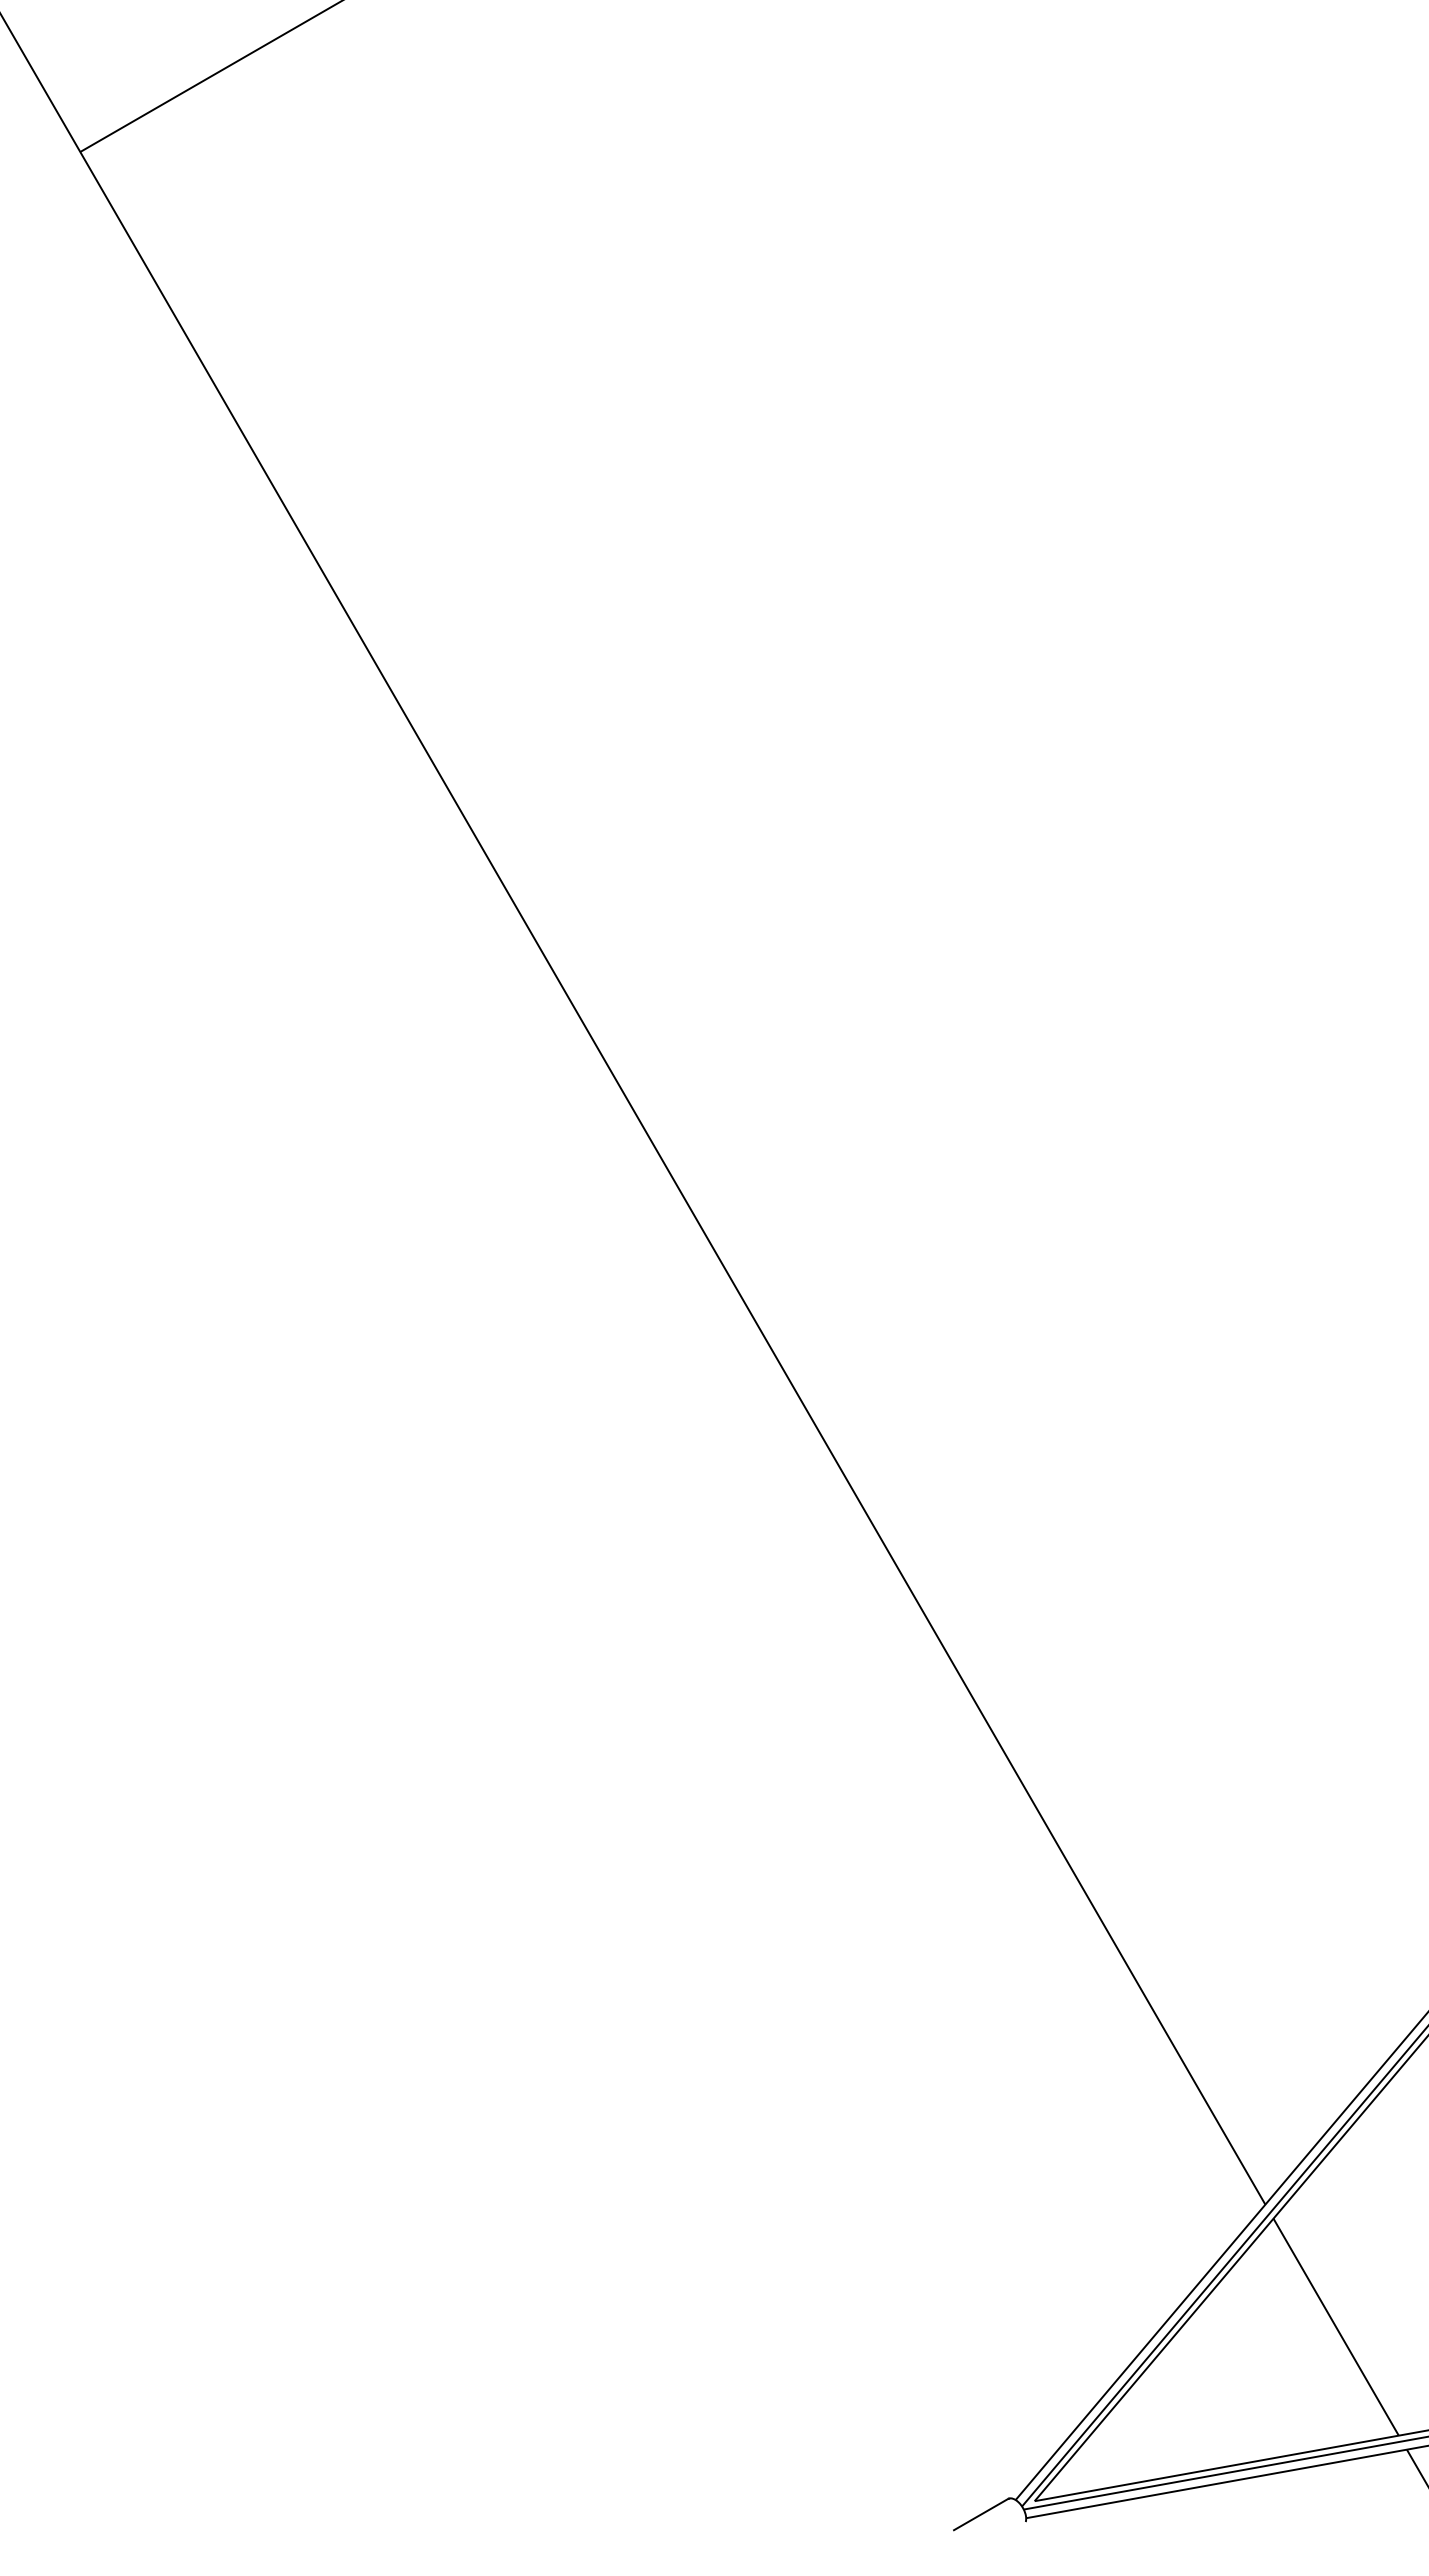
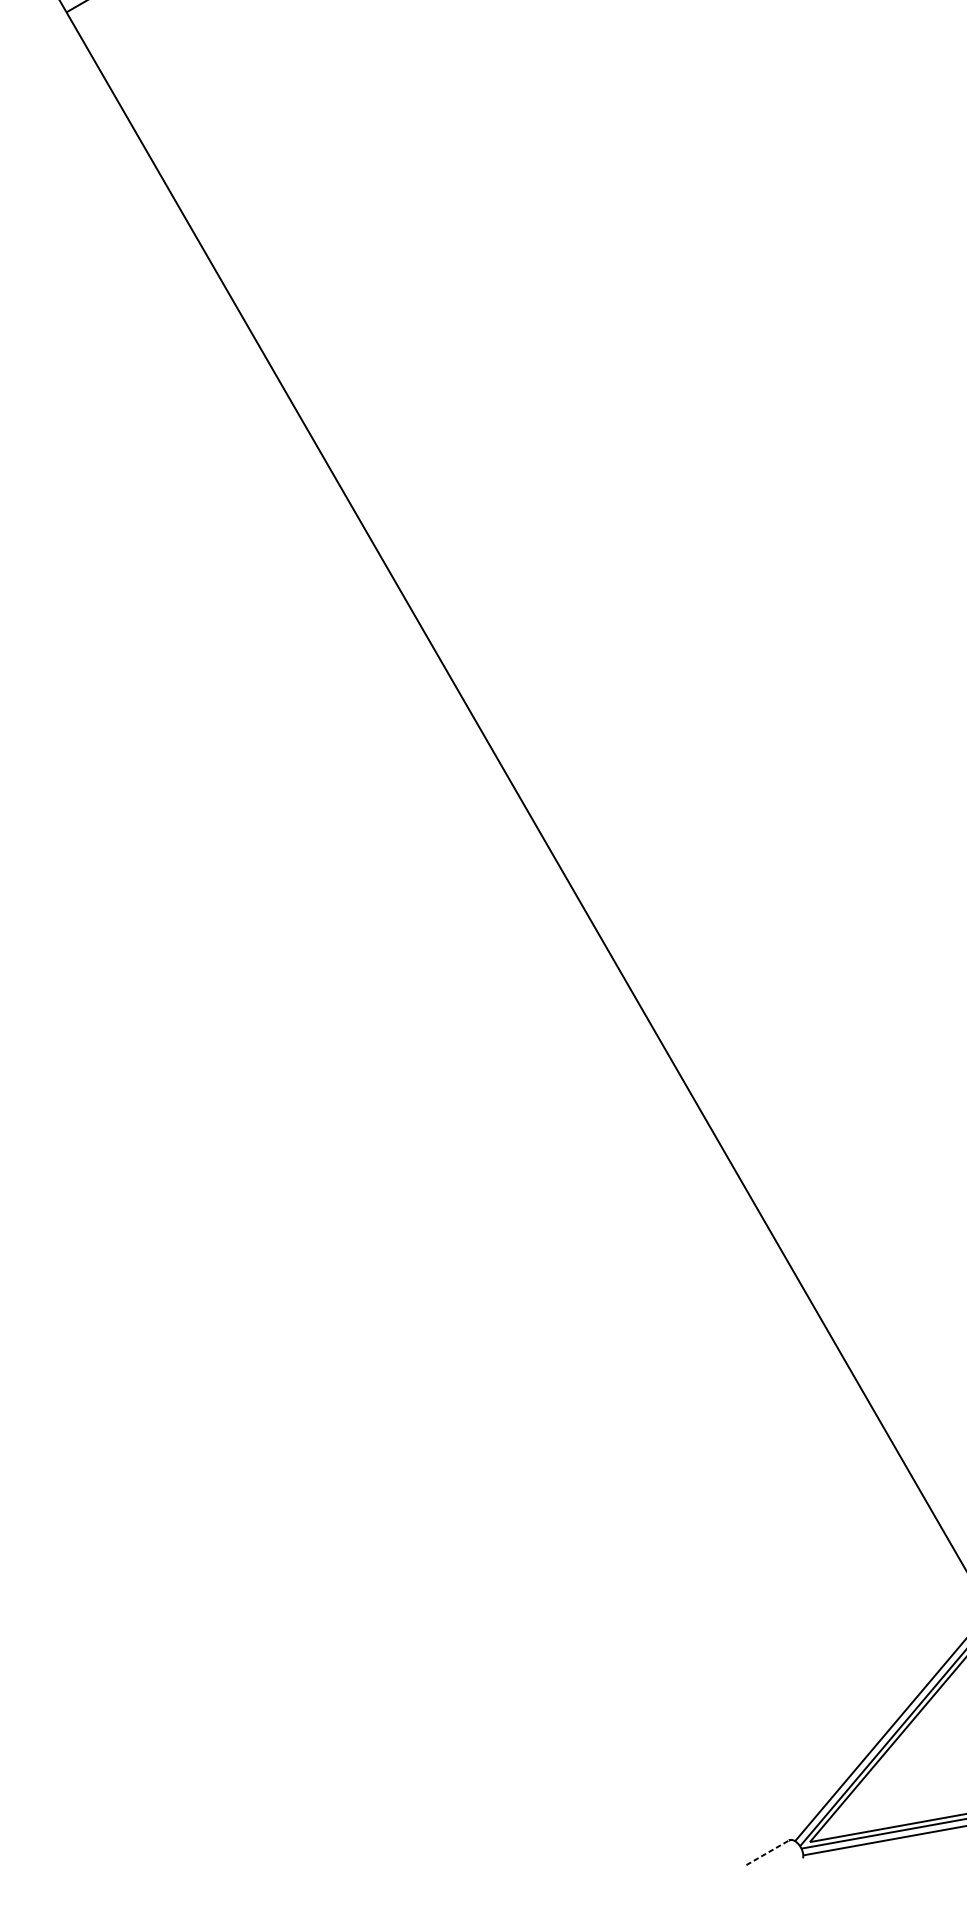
line: (980, 2514) -> (767, 1852), solid -> dashed

